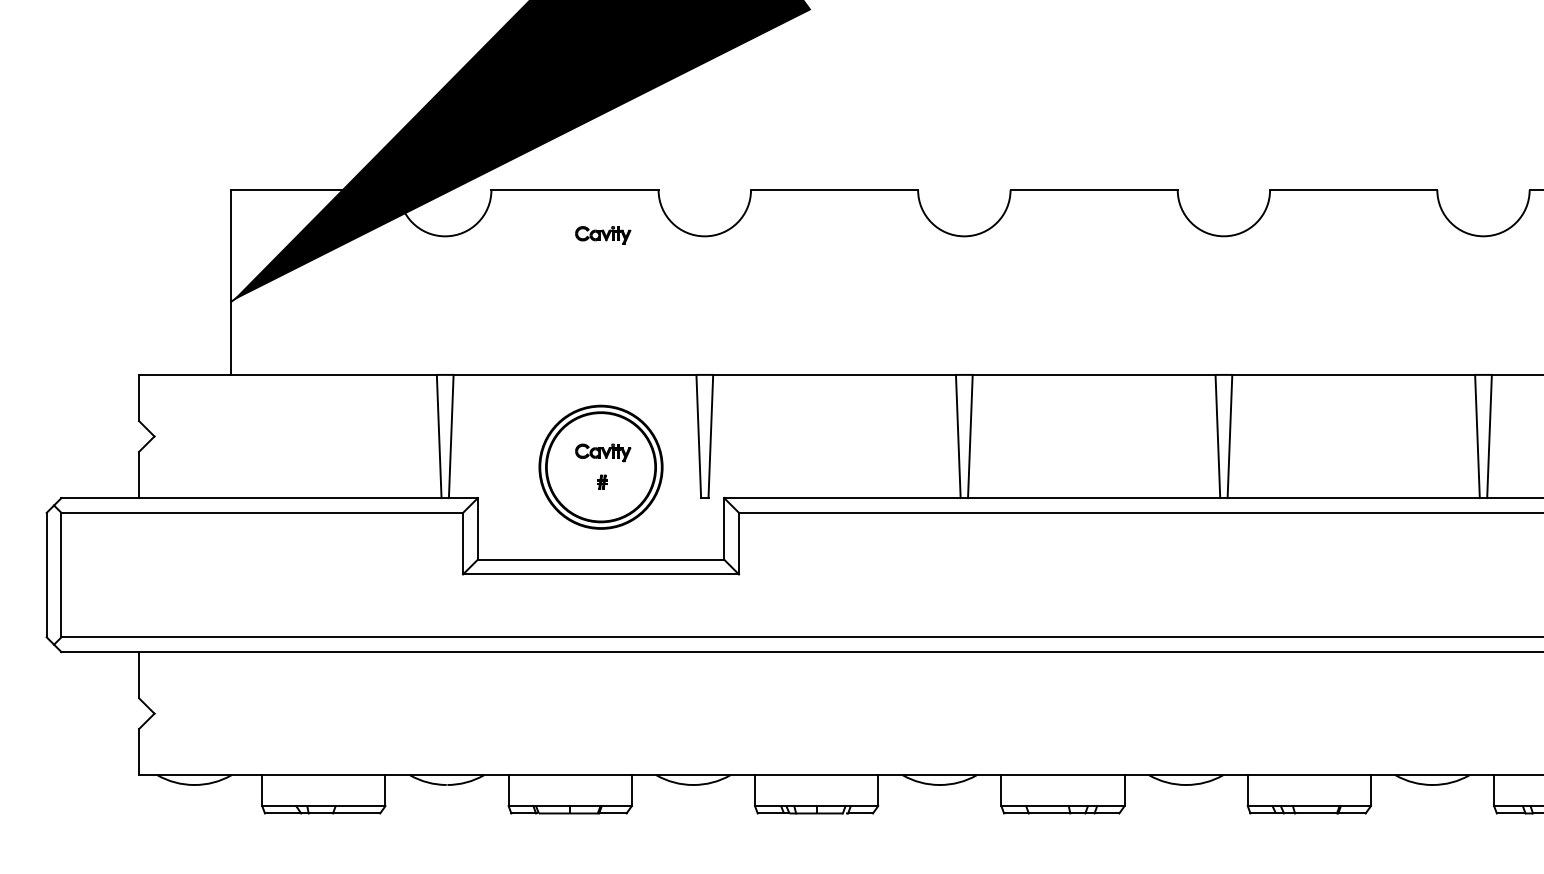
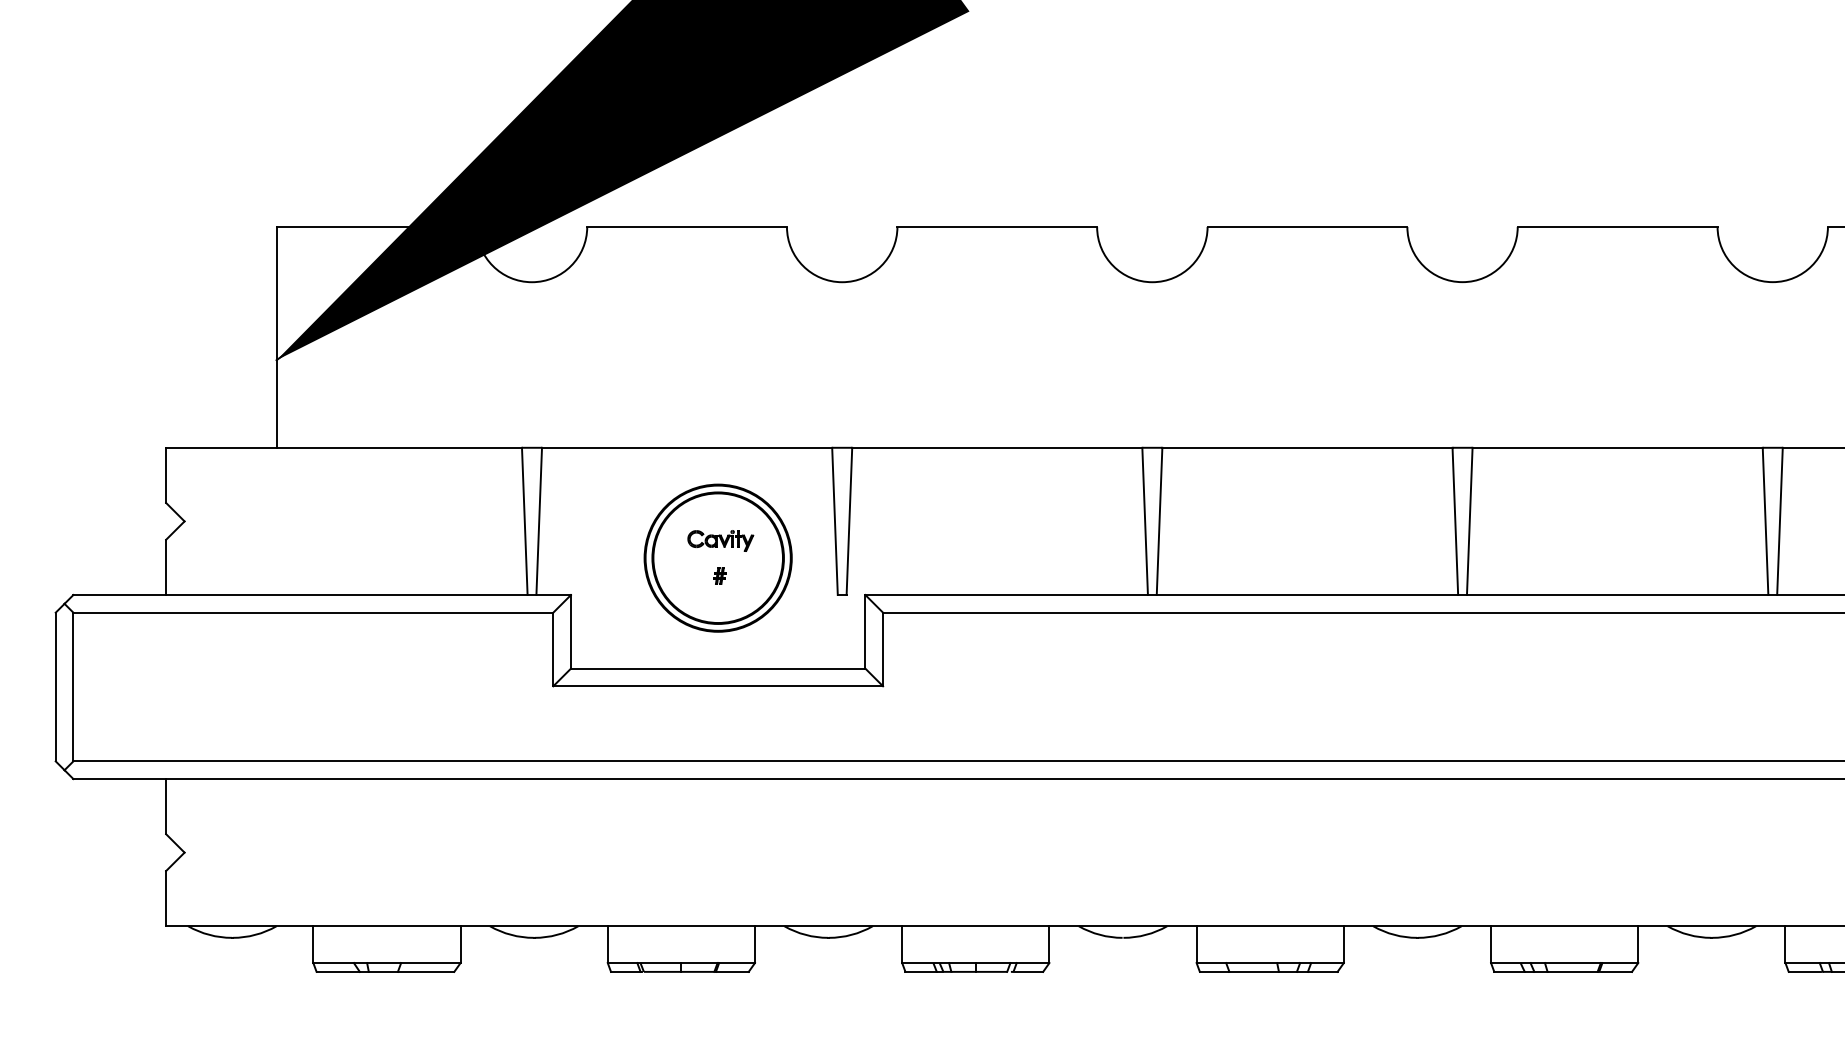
part: (602, 234) -> (720, 280), removed

